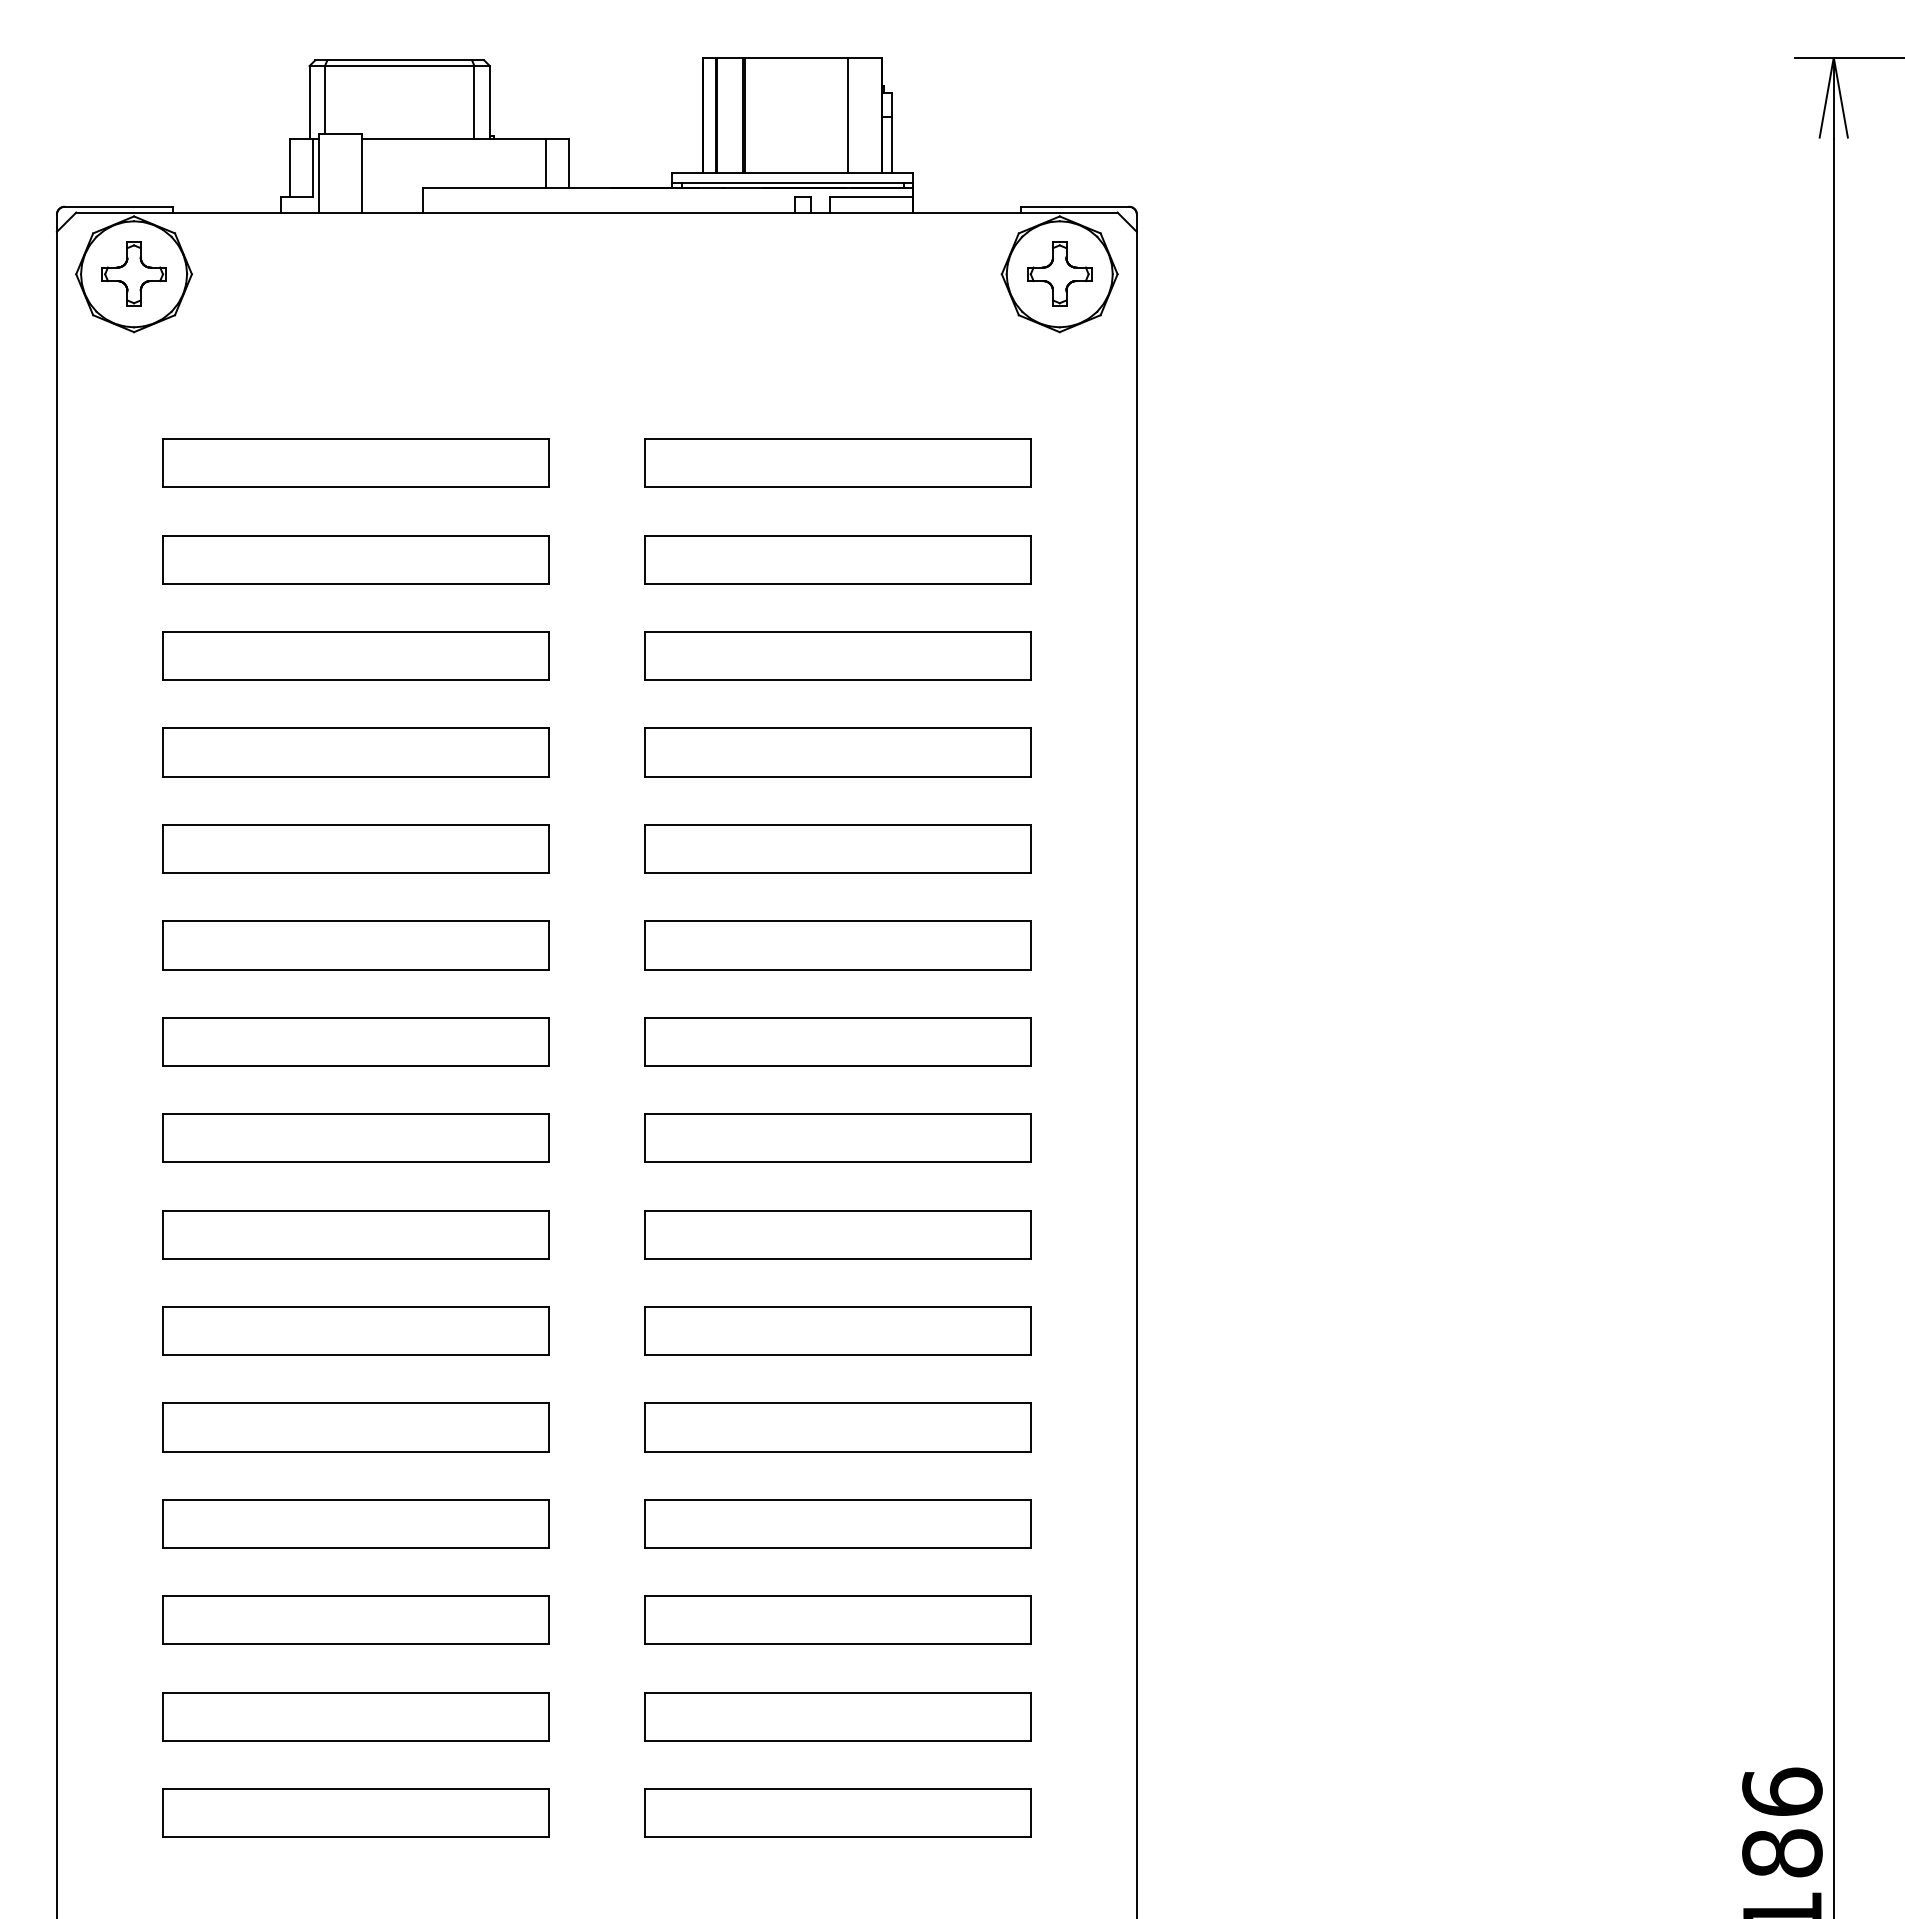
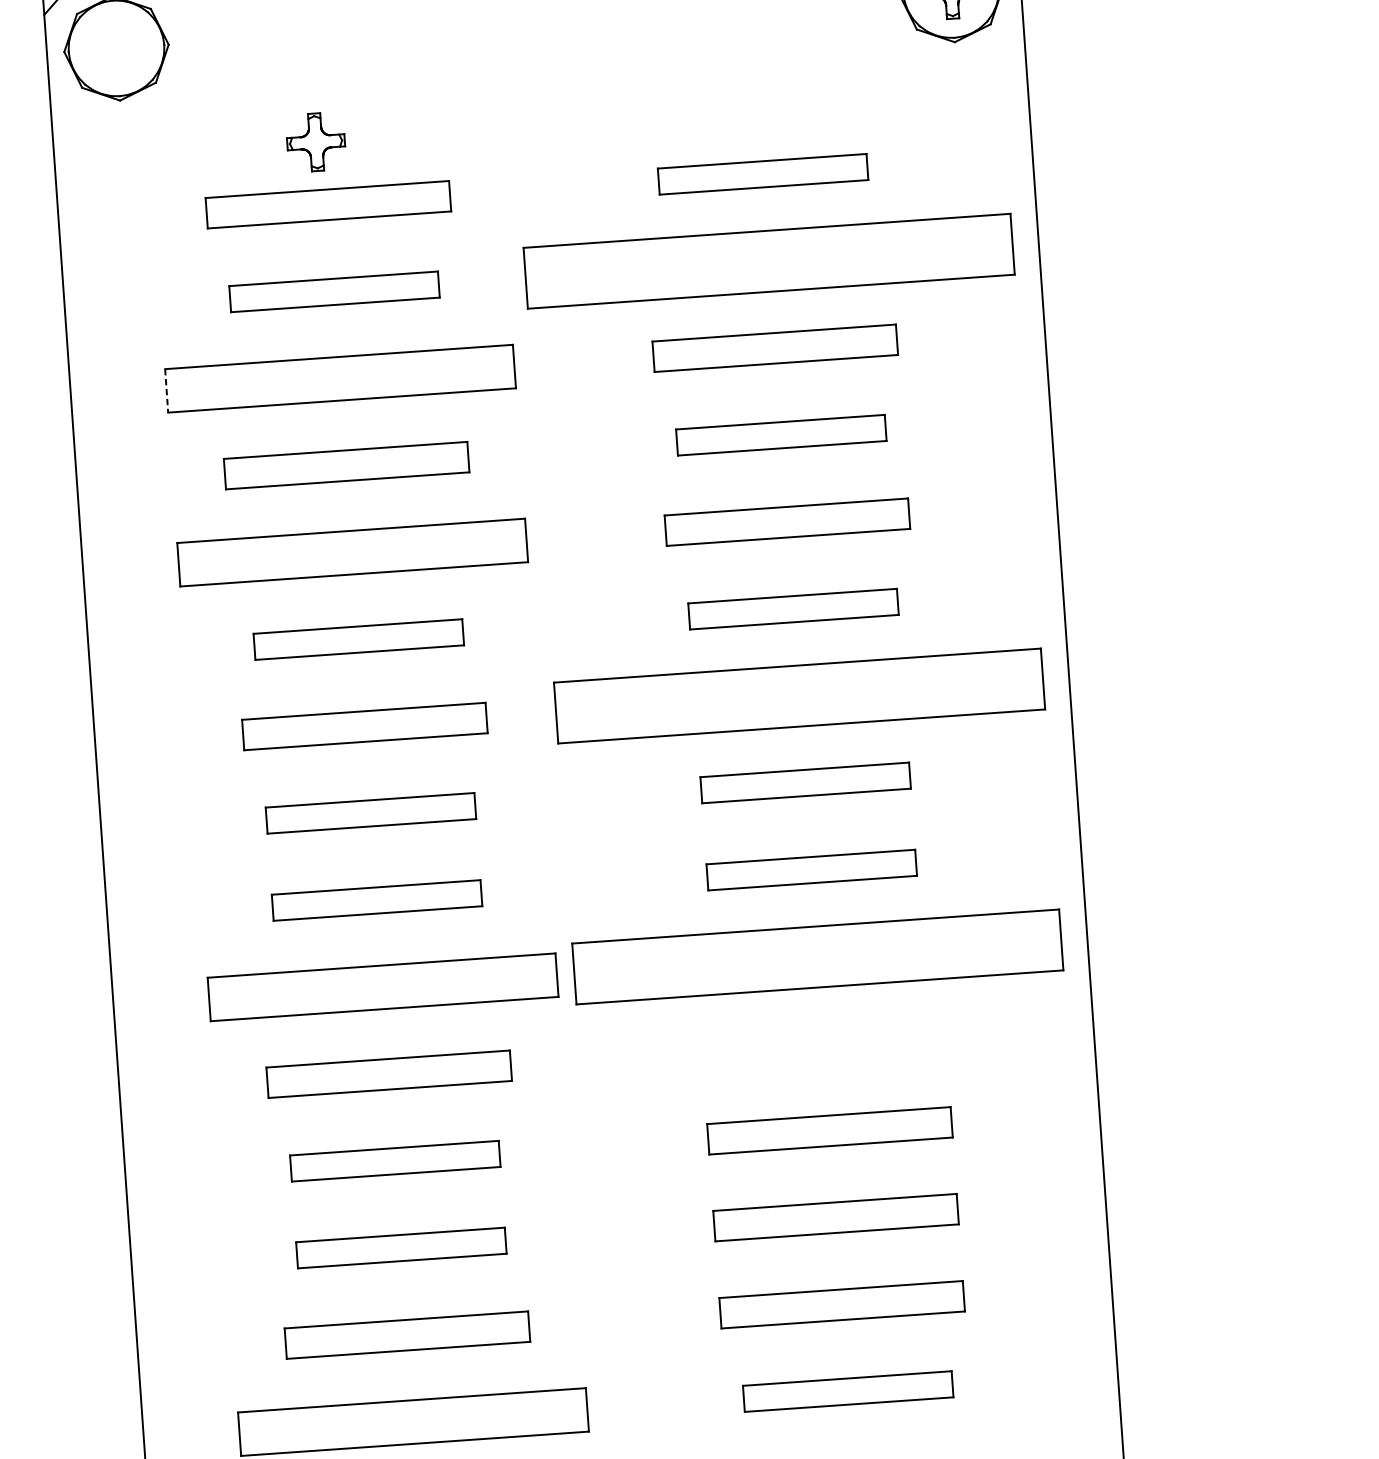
part: (133, 273) -> (315, 141), moved
part: (355, 462) -> (328, 204), size x0.7
part: (837, 462) -> (762, 173), size x0.6
part: (355, 559) -> (334, 291), size x0.6
part: (837, 559) -> (768, 261), size x1.4
part: (837, 655) -> (774, 347), size x0.7
line: (163, 656) -> (167, 391), solid -> dashed
part: (355, 752) -> (346, 465), size x0.7
part: (837, 752) -> (780, 435), size x0.6
part: (837, 848) -> (786, 521), size x0.7
part: (355, 945) -> (358, 639), size x0.6
part: (837, 945) -> (793, 609), size x0.6
part: (355, 1041) -> (364, 726), size x0.7
part: (837, 1041) -> (799, 695), size x1.4
part: (355, 1137) -> (370, 812), size x0.6
part: (837, 1137) -> (805, 782), size x0.6
part: (355, 1234) -> (376, 900), size x0.6
part: (837, 1234) -> (811, 869), size x0.6
part: (837, 1330) -> (817, 956), size x1.4
part: (355, 1427) -> (388, 1074), size x0.7
part: (837, 1427) -> (823, 1043), removed
part: (355, 1523) -> (394, 1160), size x0.6
part: (837, 1523) -> (829, 1130), size x0.7
part: (355, 1619) -> (400, 1247), size x0.6
part: (837, 1619) -> (835, 1217), size x0.7
part: (355, 1716) -> (407, 1334), size x0.7
part: (837, 1716) -> (841, 1304), size x0.7
part: (837, 1812) -> (847, 1391), size x0.6

